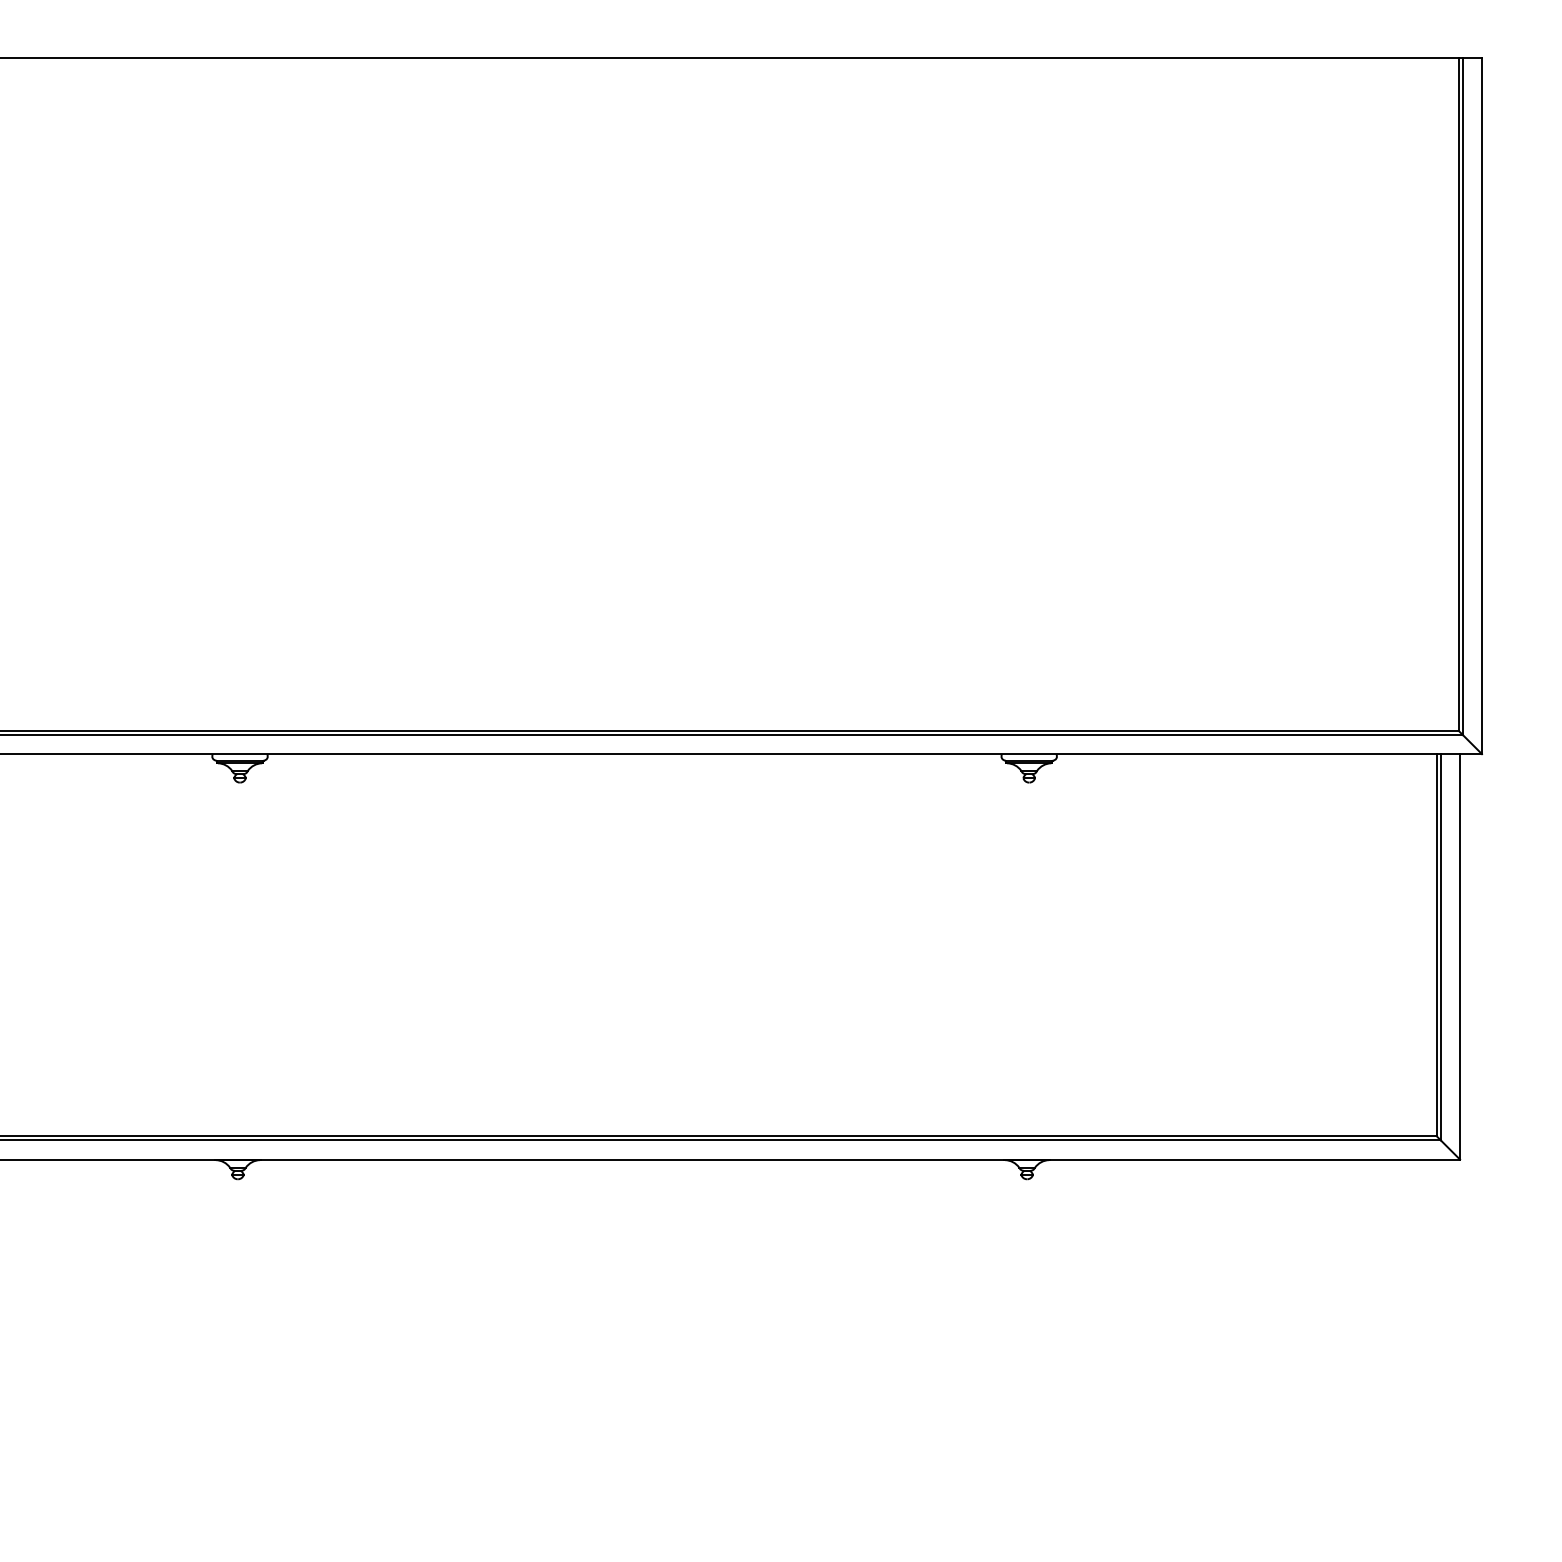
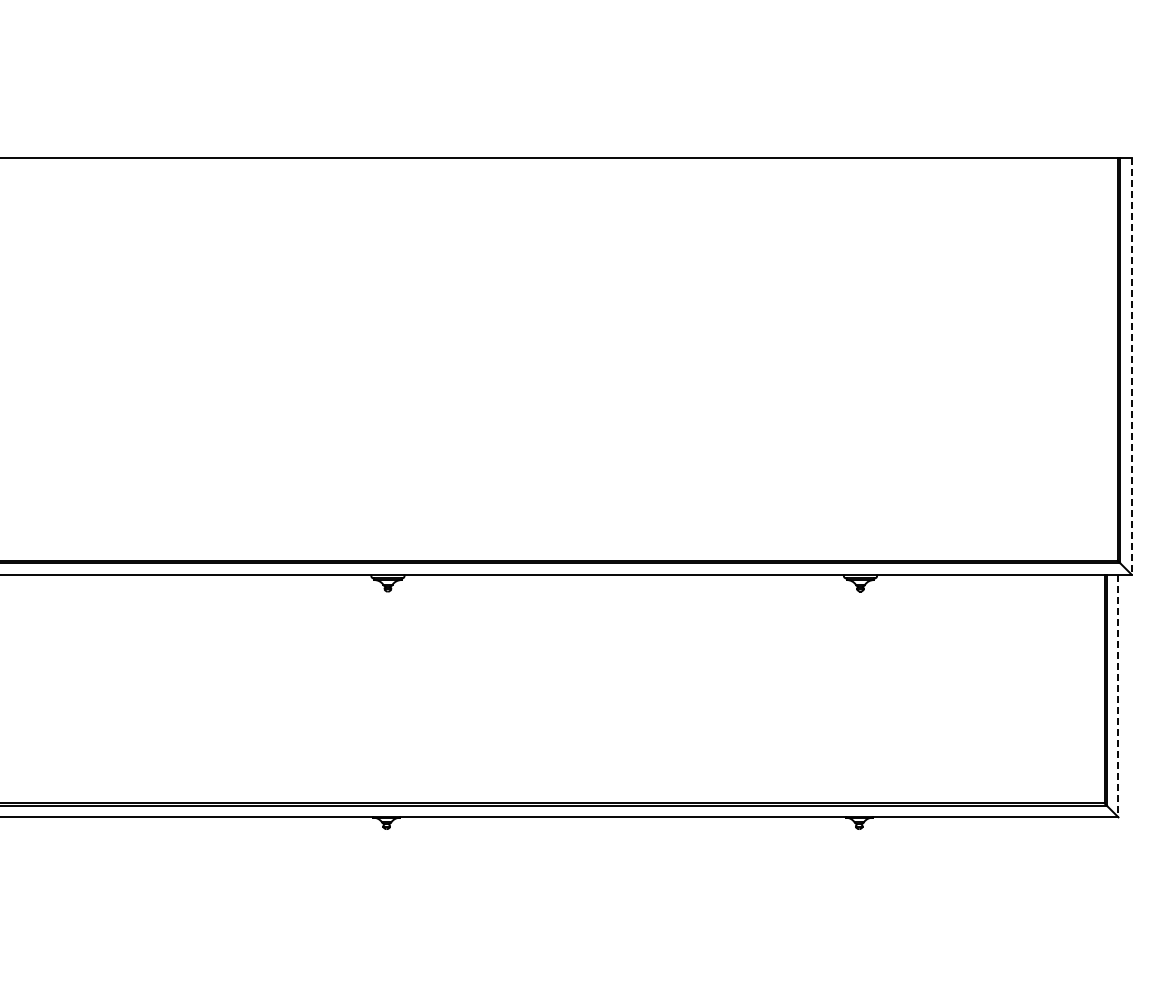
line: (1481, 406) -> (1131, 366), solid -> dashed
line: (1460, 957) -> (1118, 696), solid -> dashed

